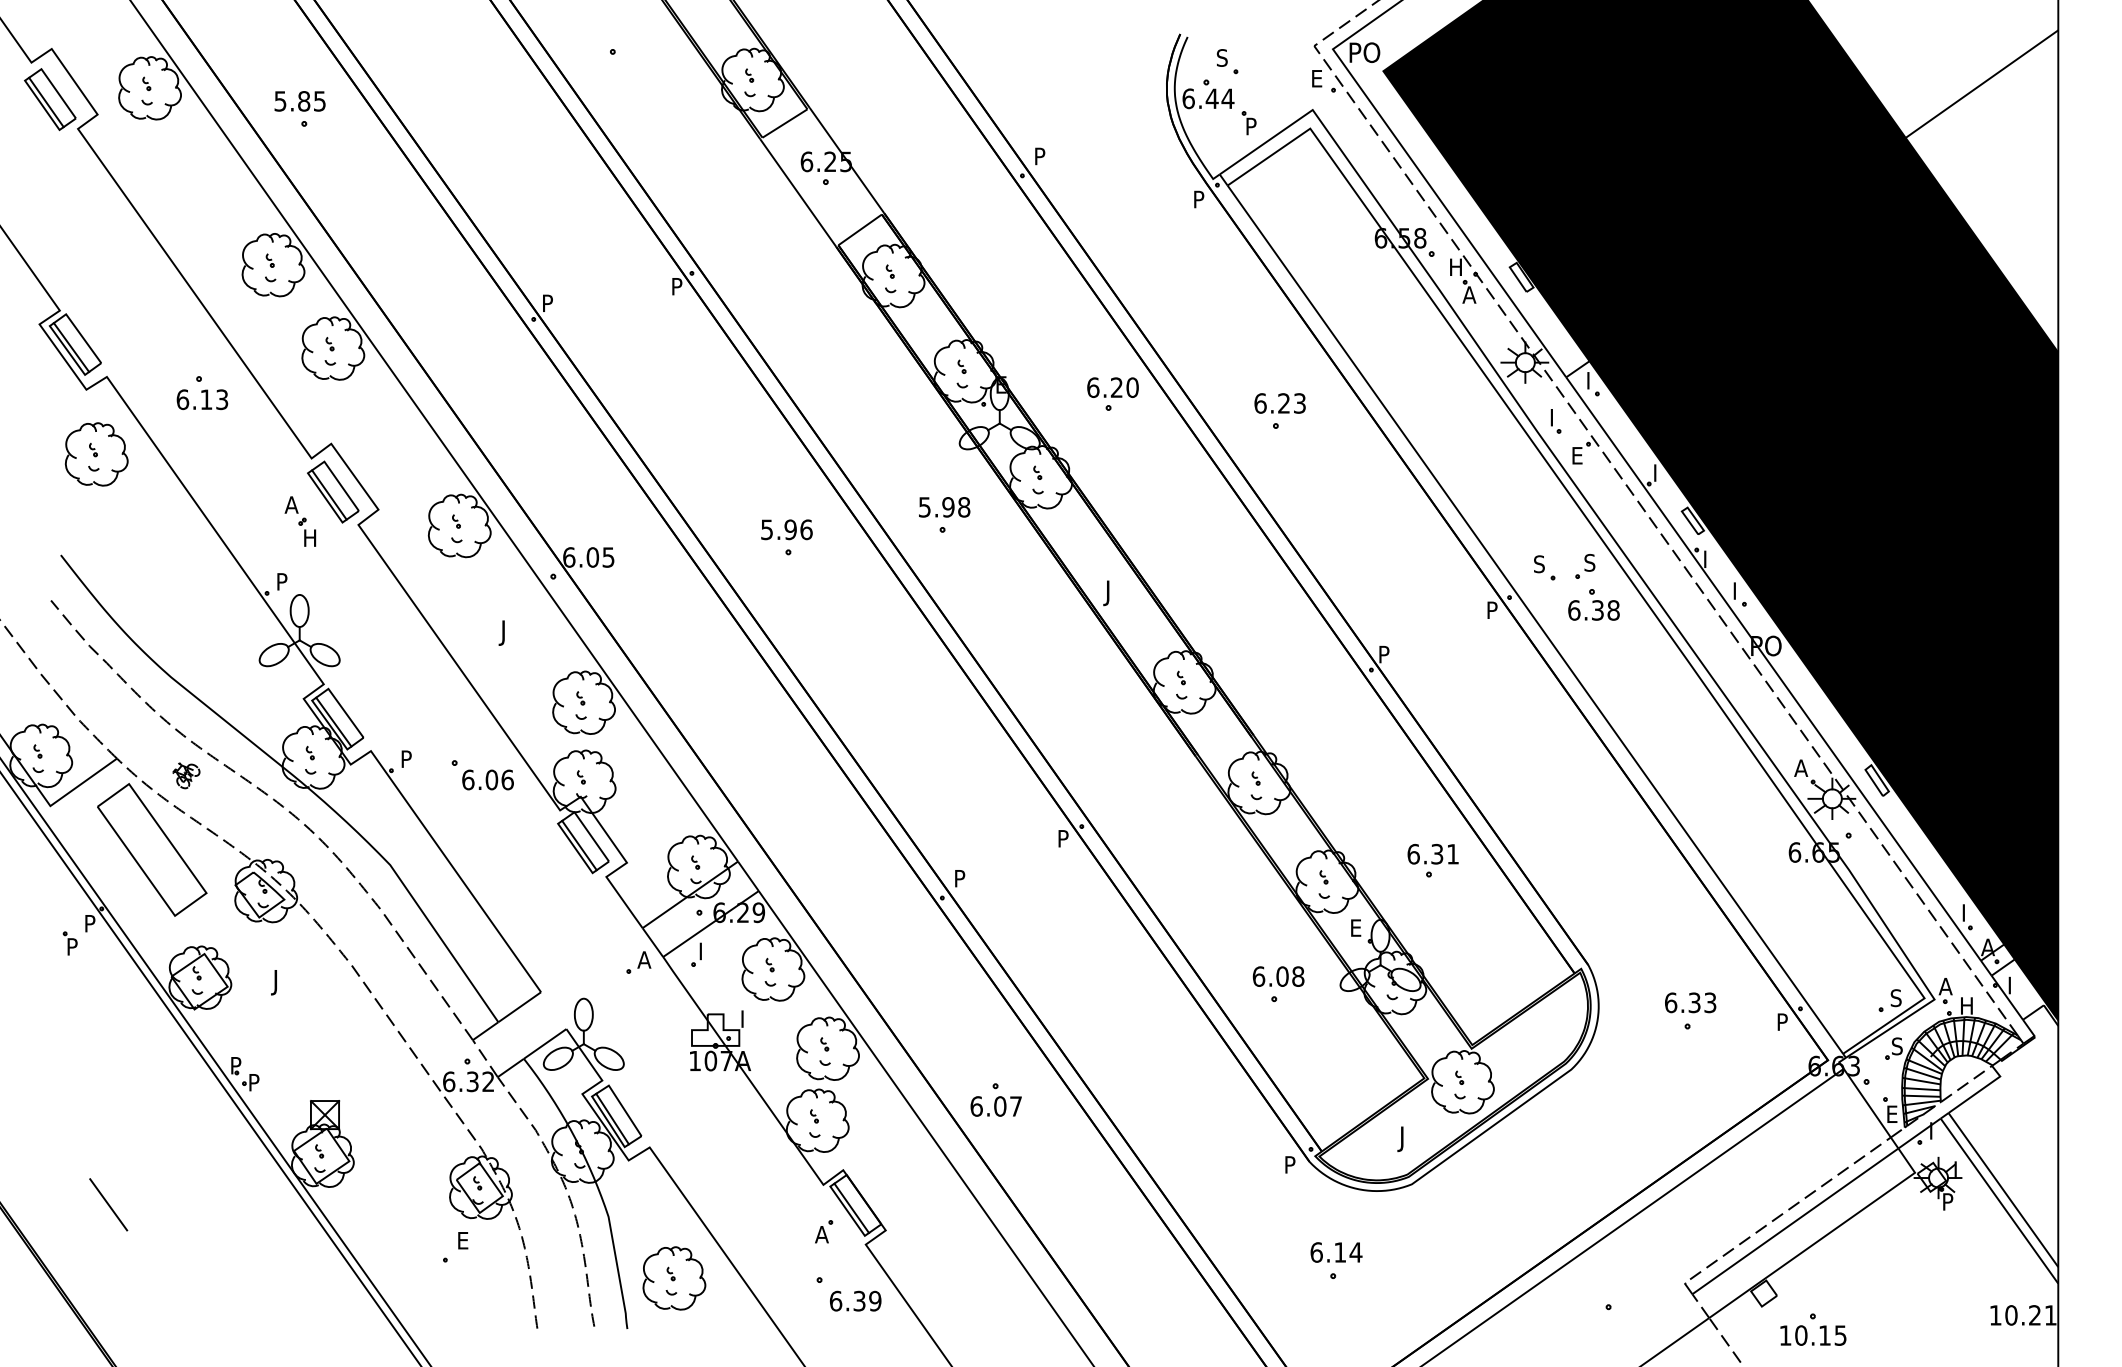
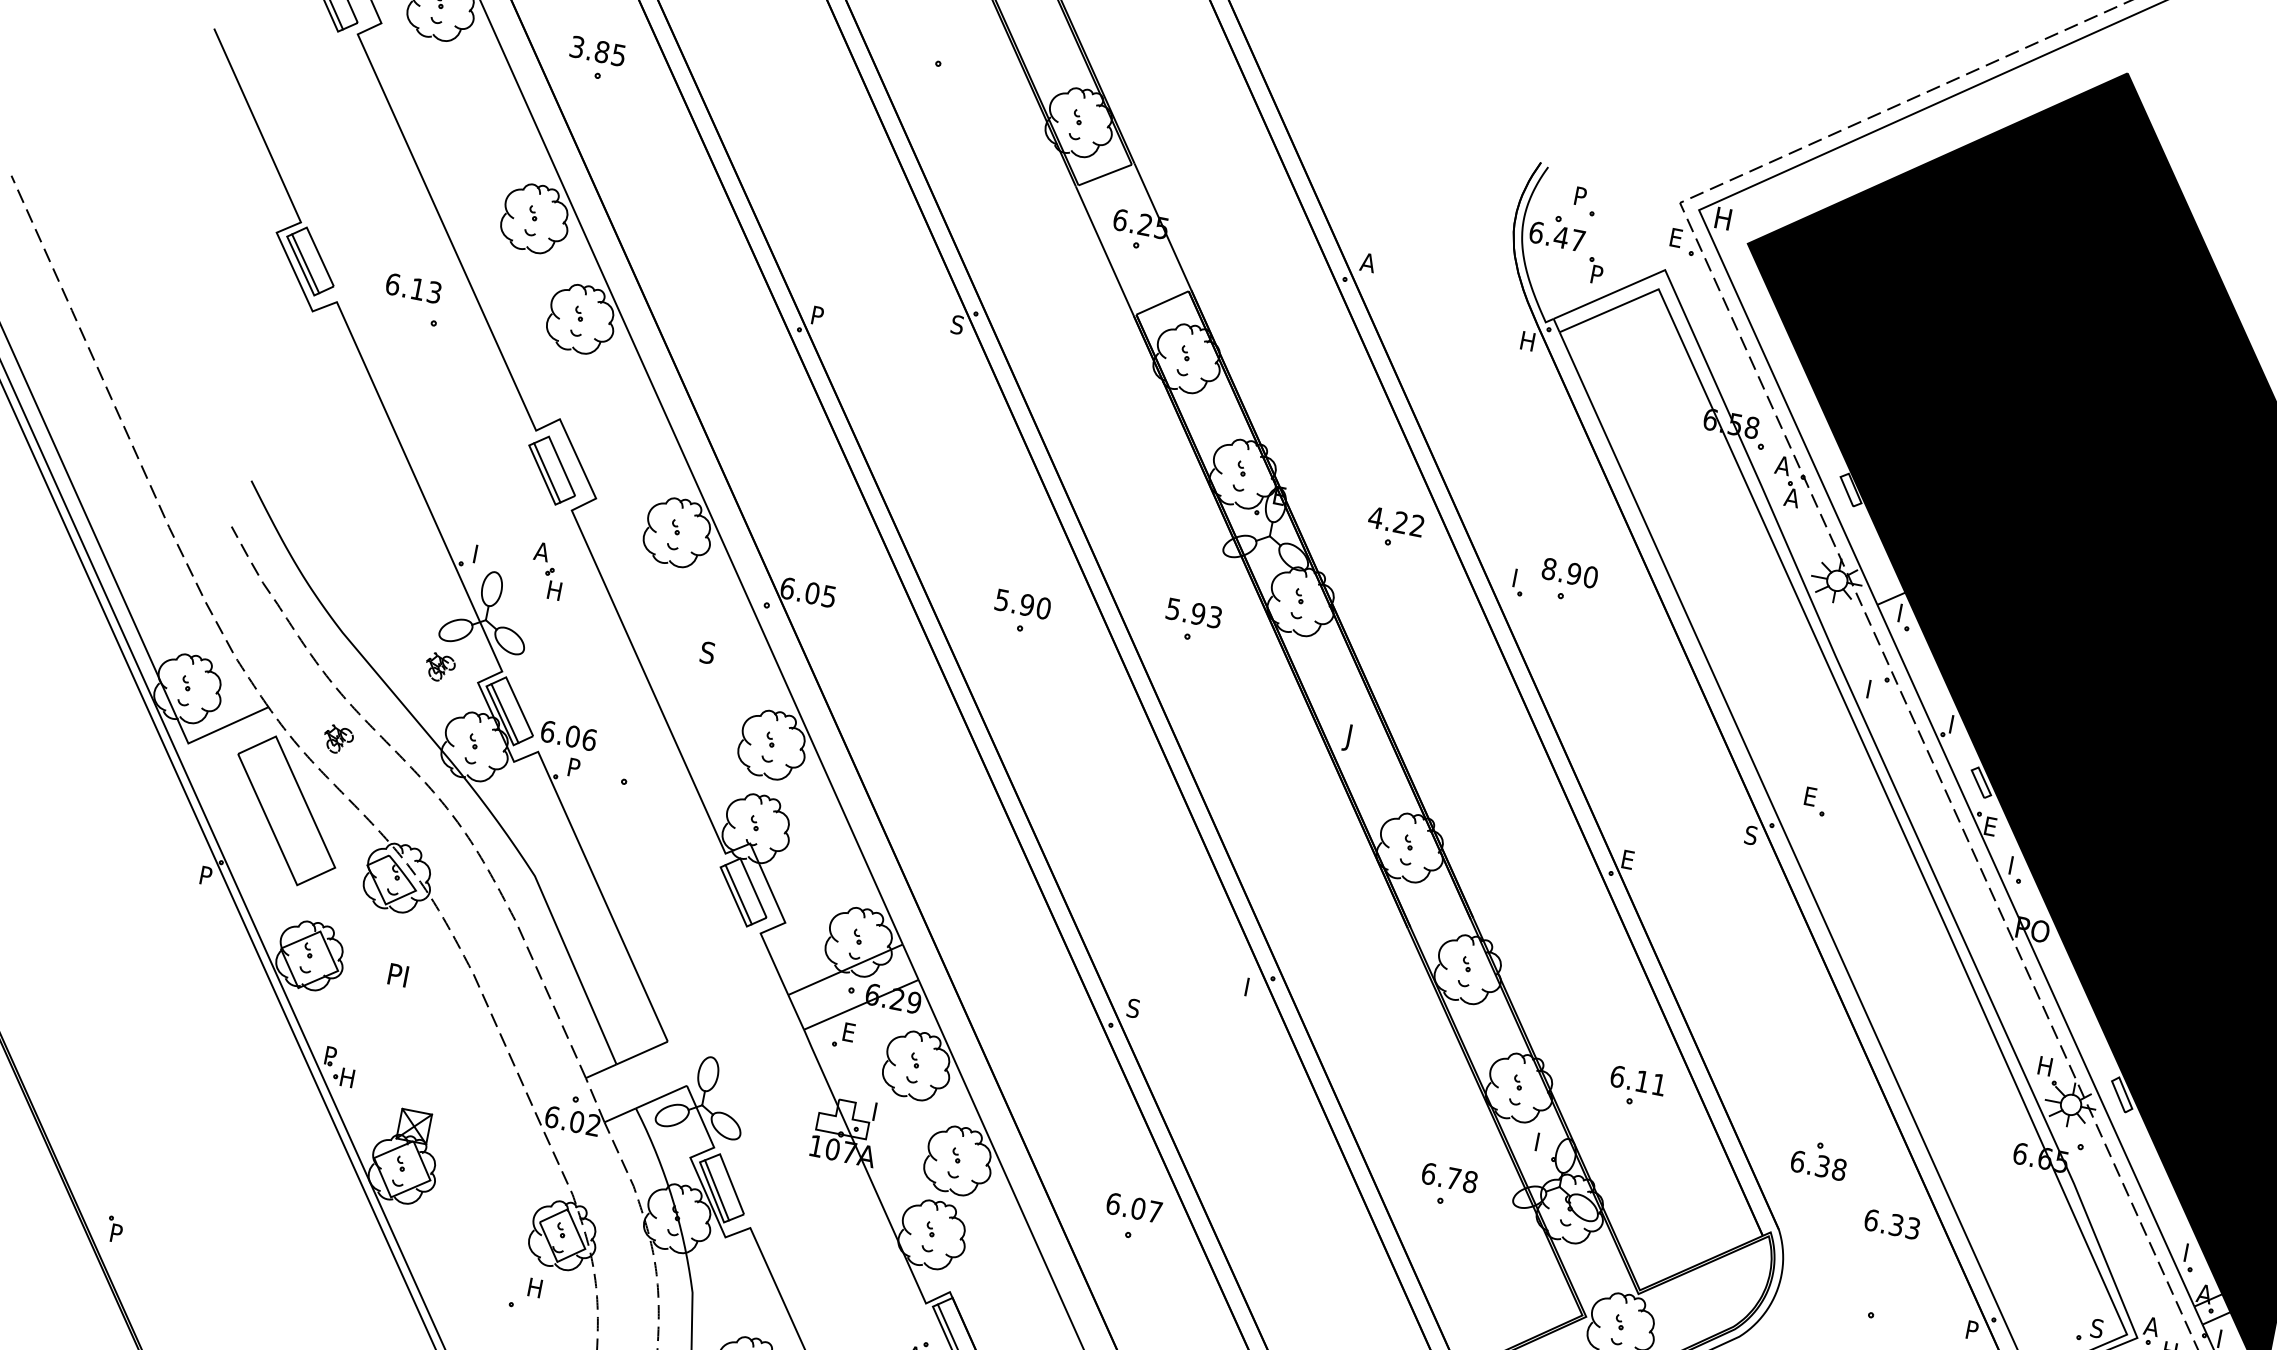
text: (1366, 52) -> (1733, 220), PO -> H
text: (1221, 57) -> (1579, 195), S -> P
text: (1227, 98) -> (1577, 240), 6.44 -> 6.47
text: (280, 101) -> (577, 47), 5.85 -> 3.85
text: (1040, 156) -> (1368, 262), P -> A
text: (1201, 199) -> (1529, 341), P -> H
text: (1455, 266) -> (1783, 464), H -> A
text: (676, 286) -> (956, 324), P -> S
text: (1112, 387) -> (1396, 521), 6.20 -> 4.22
text: (202, 399) -> (413, 288), moved
text: (1280, 403) -> (1570, 573), 6.23 -> 8.90
part: (1555, 421) -> (1518, 582), moved
part: (96, 454) -> (309, 381), removed
text: (1578, 455) -> (1874, 689), E -> I
text: (964, 507) -> (1215, 617), 5.98 -> 5.93
part: (300, 521) -> (547, 571), moved
text: (806, 529) -> (1043, 608), 5.96 -> 5.90
text: (1710, 558) -> (1992, 825), I -> E
text: (1539, 564) -> (1810, 796), S -> E
part: (1585, 566) -> (1858, 808), removed
text: (283, 578) -> (481, 551), P -> I
part: (1593, 604) -> (1819, 1159), moved
text: (1492, 610) -> (1751, 835), P -> S
text: (506, 632) -> (705, 654), J -> S
text: (1385, 654) -> (1629, 859), P -> E
part: (266, 691) -> (440, 667), added
text: (1801, 767) -> (2044, 1065), A -> H
text: (487, 779) -> (568, 735), moved
text: (1064, 835) -> (1252, 984), P -> I
text: (1437, 853) -> (1642, 1080), 6.31 -> 6.11
text: (959, 878) -> (1133, 1008), P -> S
text: (1357, 927) -> (1543, 1142), E -> I
part: (69, 943) -> (114, 1229), moved
text: (705, 951) -> (849, 1032), I -> E
part: (638, 962) -> (776, 1030), removed
text: (1282, 976) -> (1453, 1178), 6.08 -> 6.78
text: (281, 982) -> (395, 977), J -> PI
text: (1690, 1002) -> (1892, 1224), moved
text: (472, 1081) -> (576, 1121), 6.32 -> 6.02
text: (256, 1082) -> (348, 1077), P -> H
text: (995, 1106) -> (1133, 1207), moved
line: (108, 1204) -> (167, 1176), removed
text: (465, 1240) -> (536, 1288), E -> H

